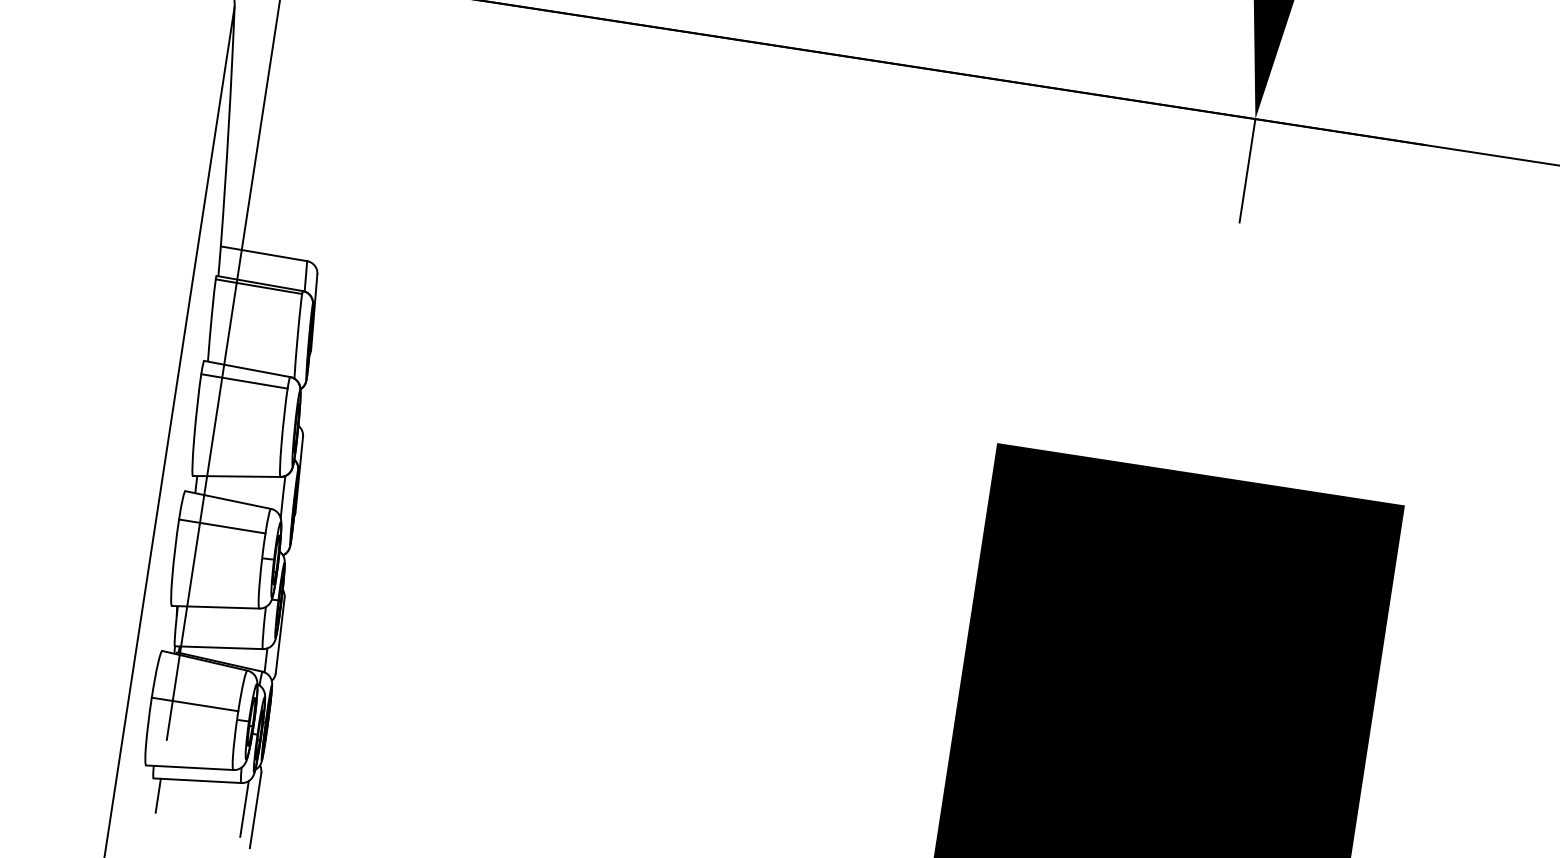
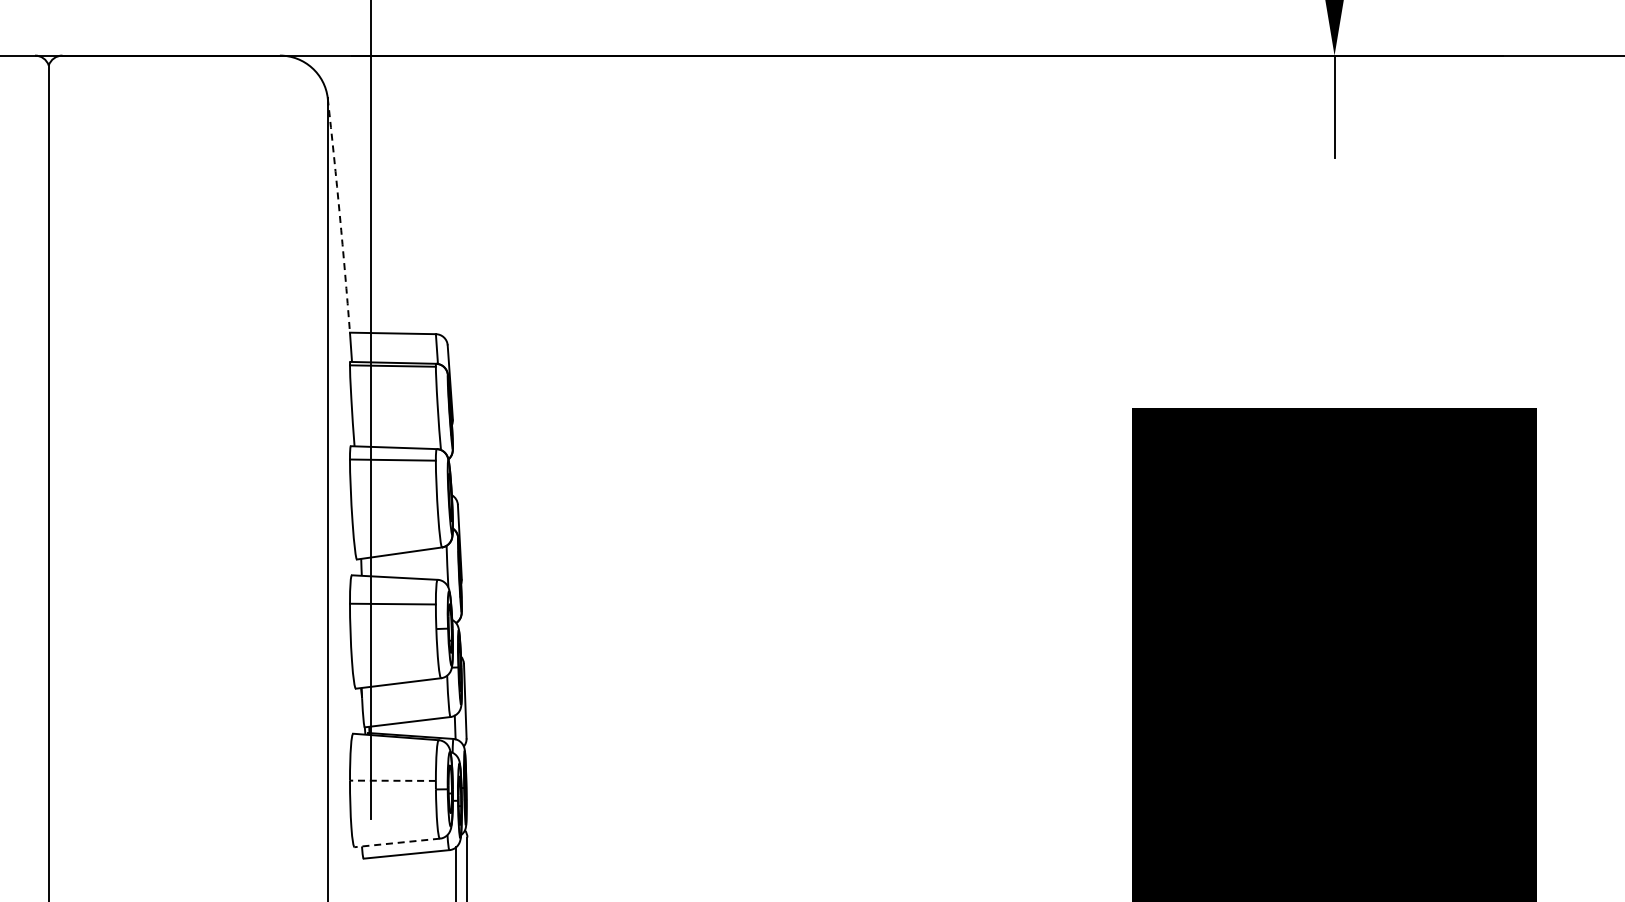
arc: (228, 126) -> (339, 215), solid -> dashed
line: (194, 704) -> (392, 780), solid -> dashed
line: (190, 767) -> (397, 842), solid -> dashed
line: (158, 795) -> (370, 874), removed

